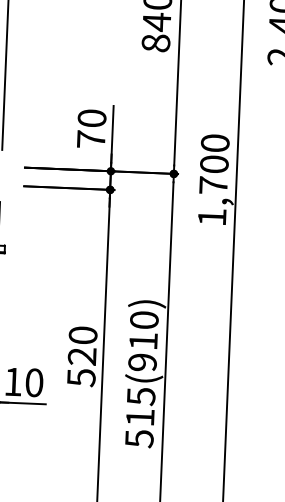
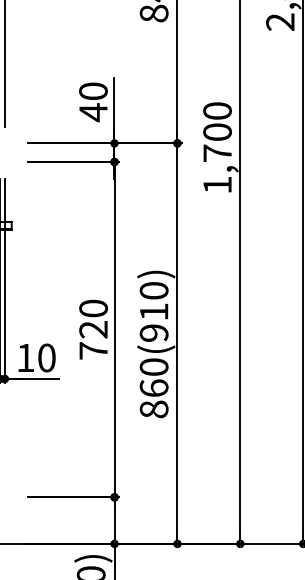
text: (91, 139) -> (93, 112), 70 -> 40
text: (81, 378) -> (93, 351), 520 -> 720
text: (139, 417) -> (153, 388), 515(910) -> 860(910)

